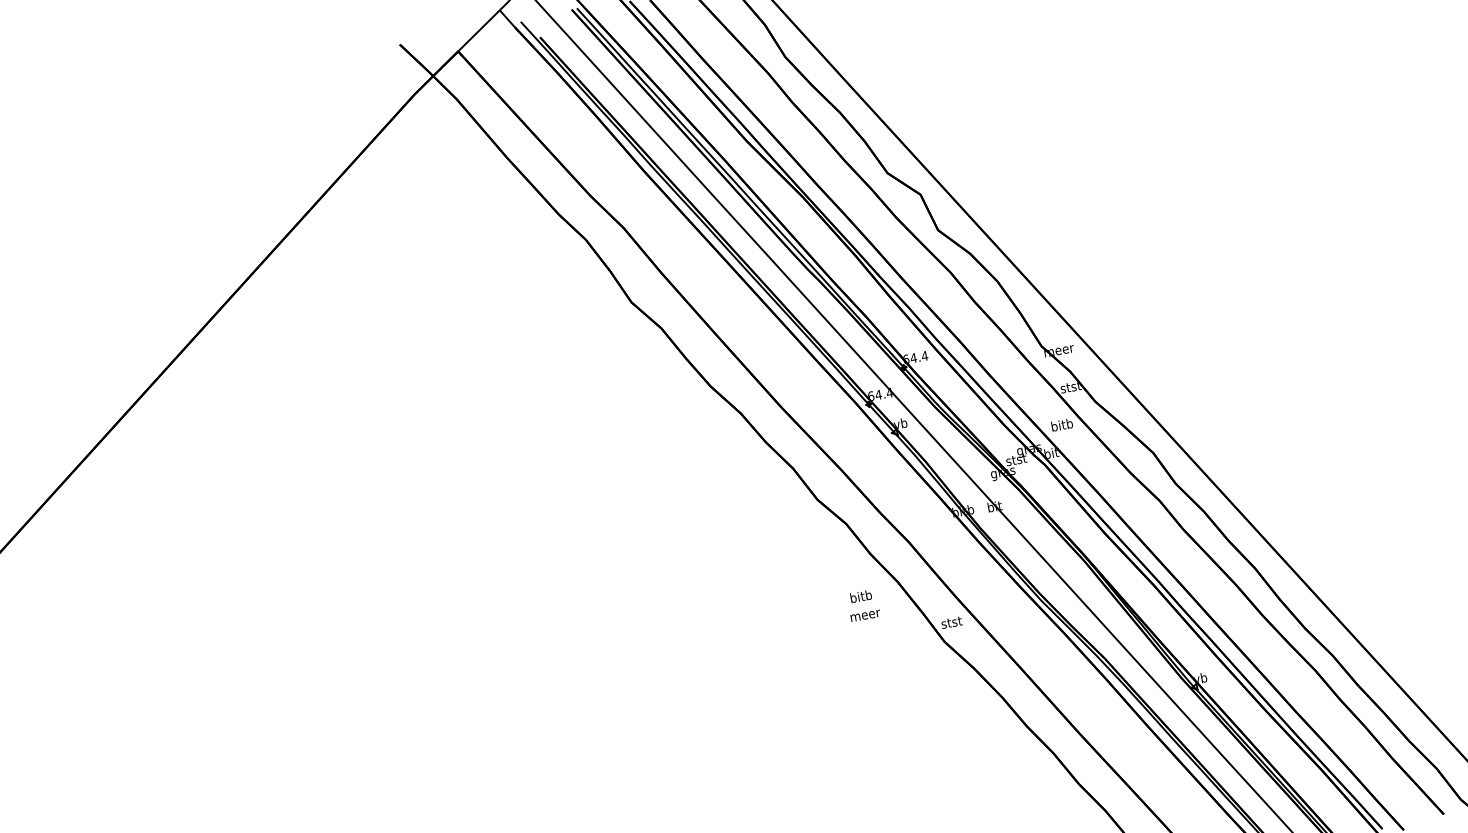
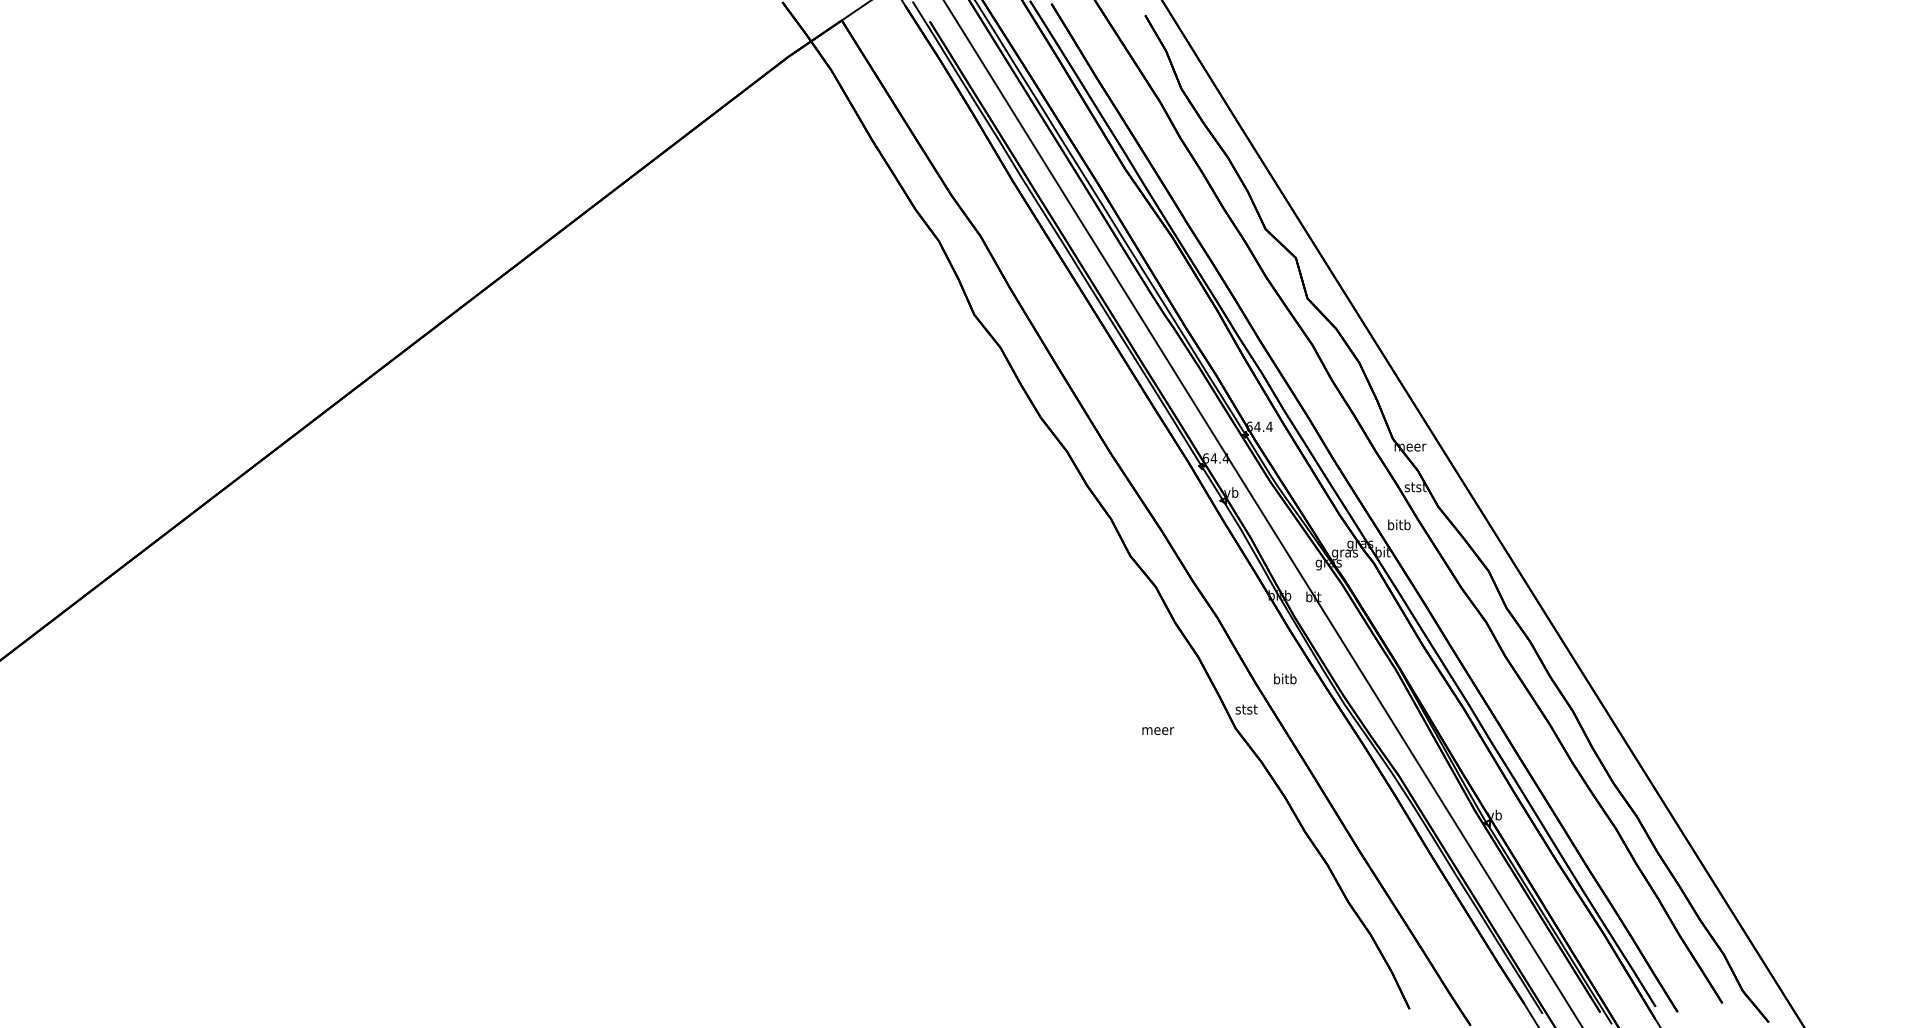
text: (1016, 460) -> (1344, 553), stst -> gras
text: (861, 595) -> (1285, 678), moved
text: (865, 615) -> (1158, 730), moved

